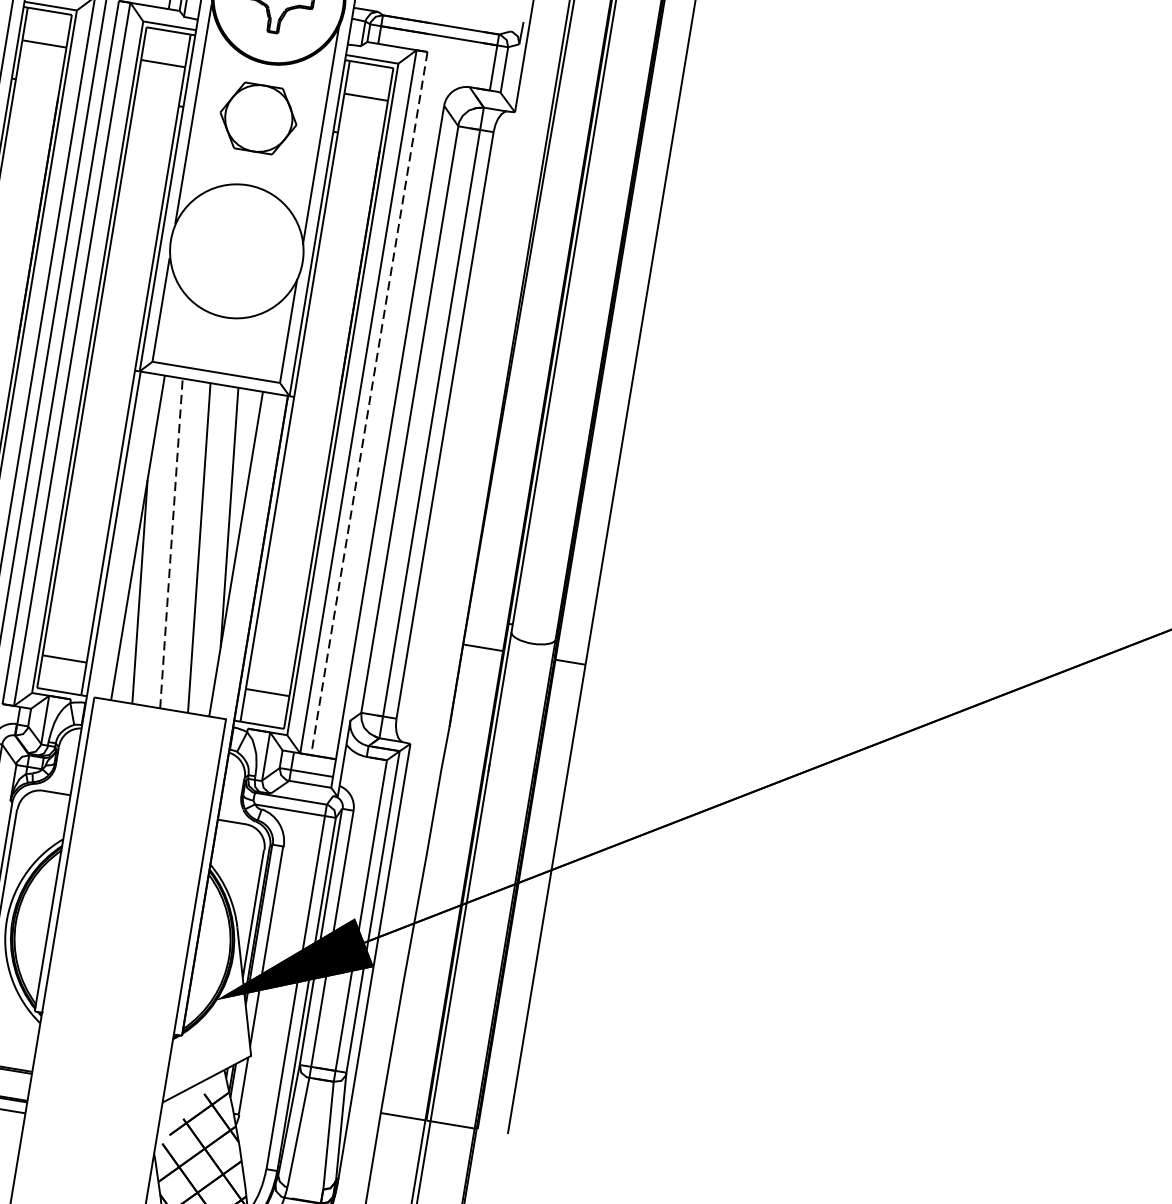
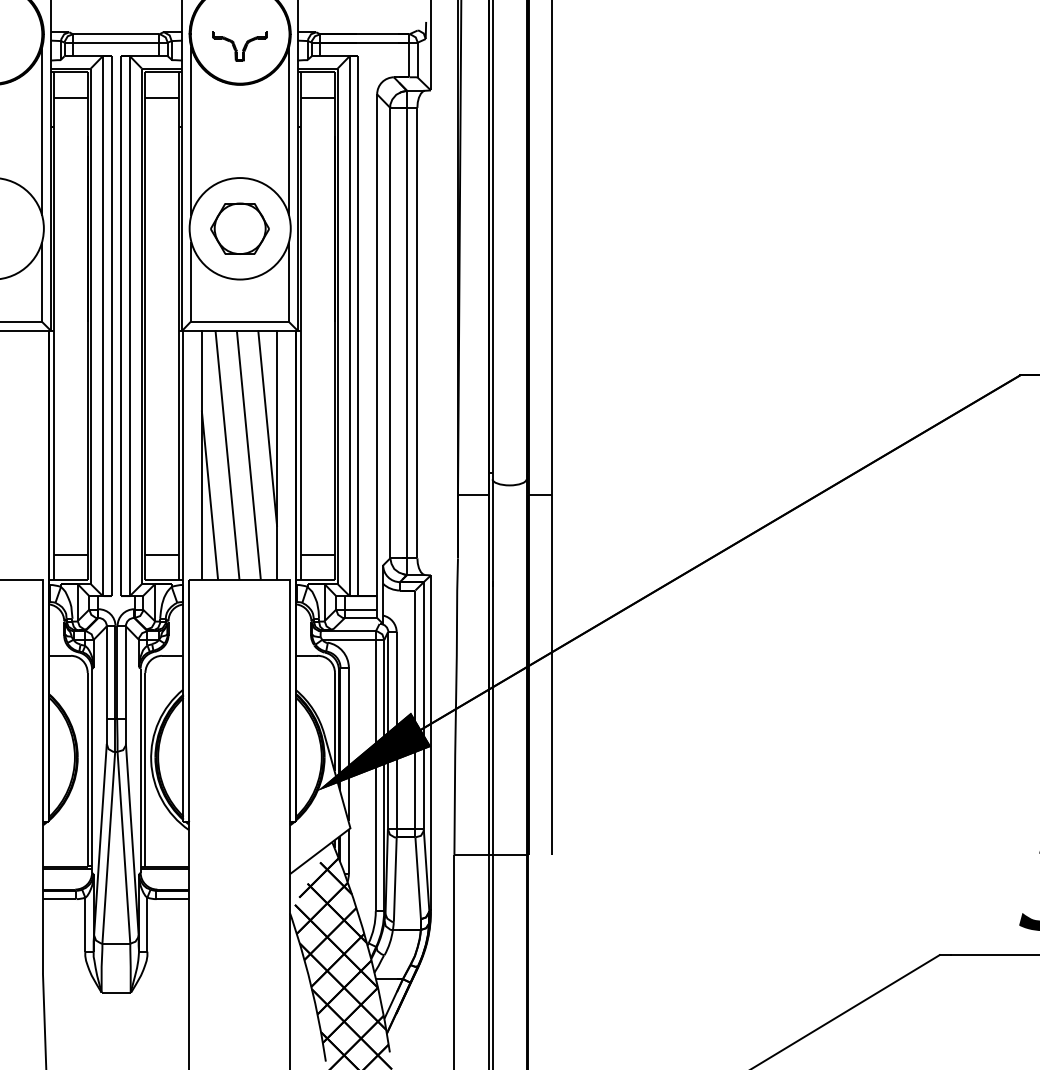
part: (257, 117) -> (239, 228), moved
line: (369, 405) -> (358, 327), dashed -> solid
line: (171, 542) -> (227, 454), dashed -> solid

